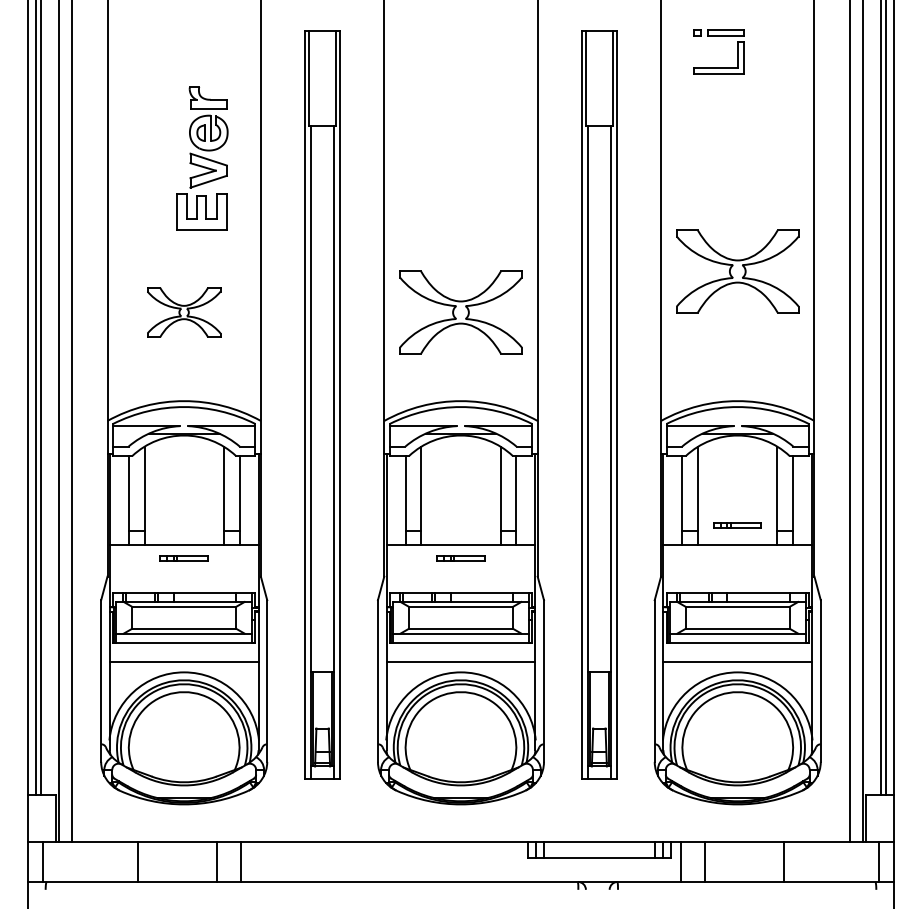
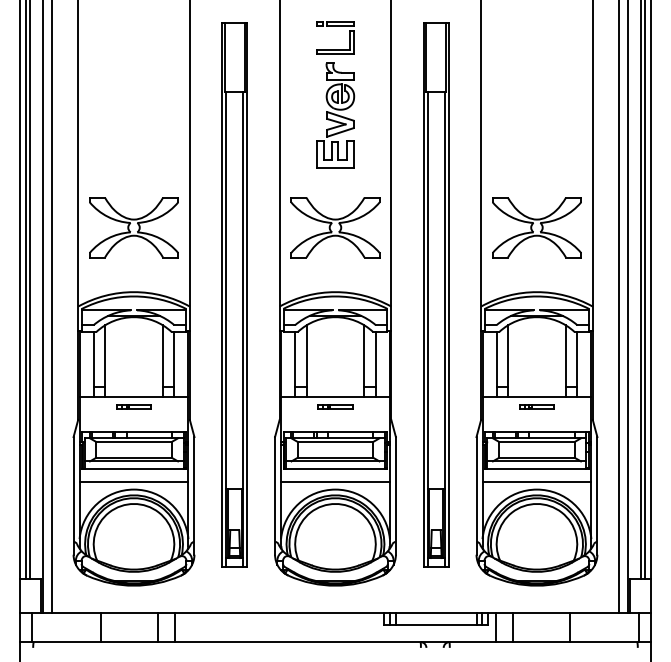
part: (718, 36) -> (335, 26), moved
part: (202, 158) -> (335, 115), moved
part: (737, 271) -> (536, 227), moved
part: (183, 312) -> (133, 227), size x1.67
part: (737, 525) -> (536, 406), moved

